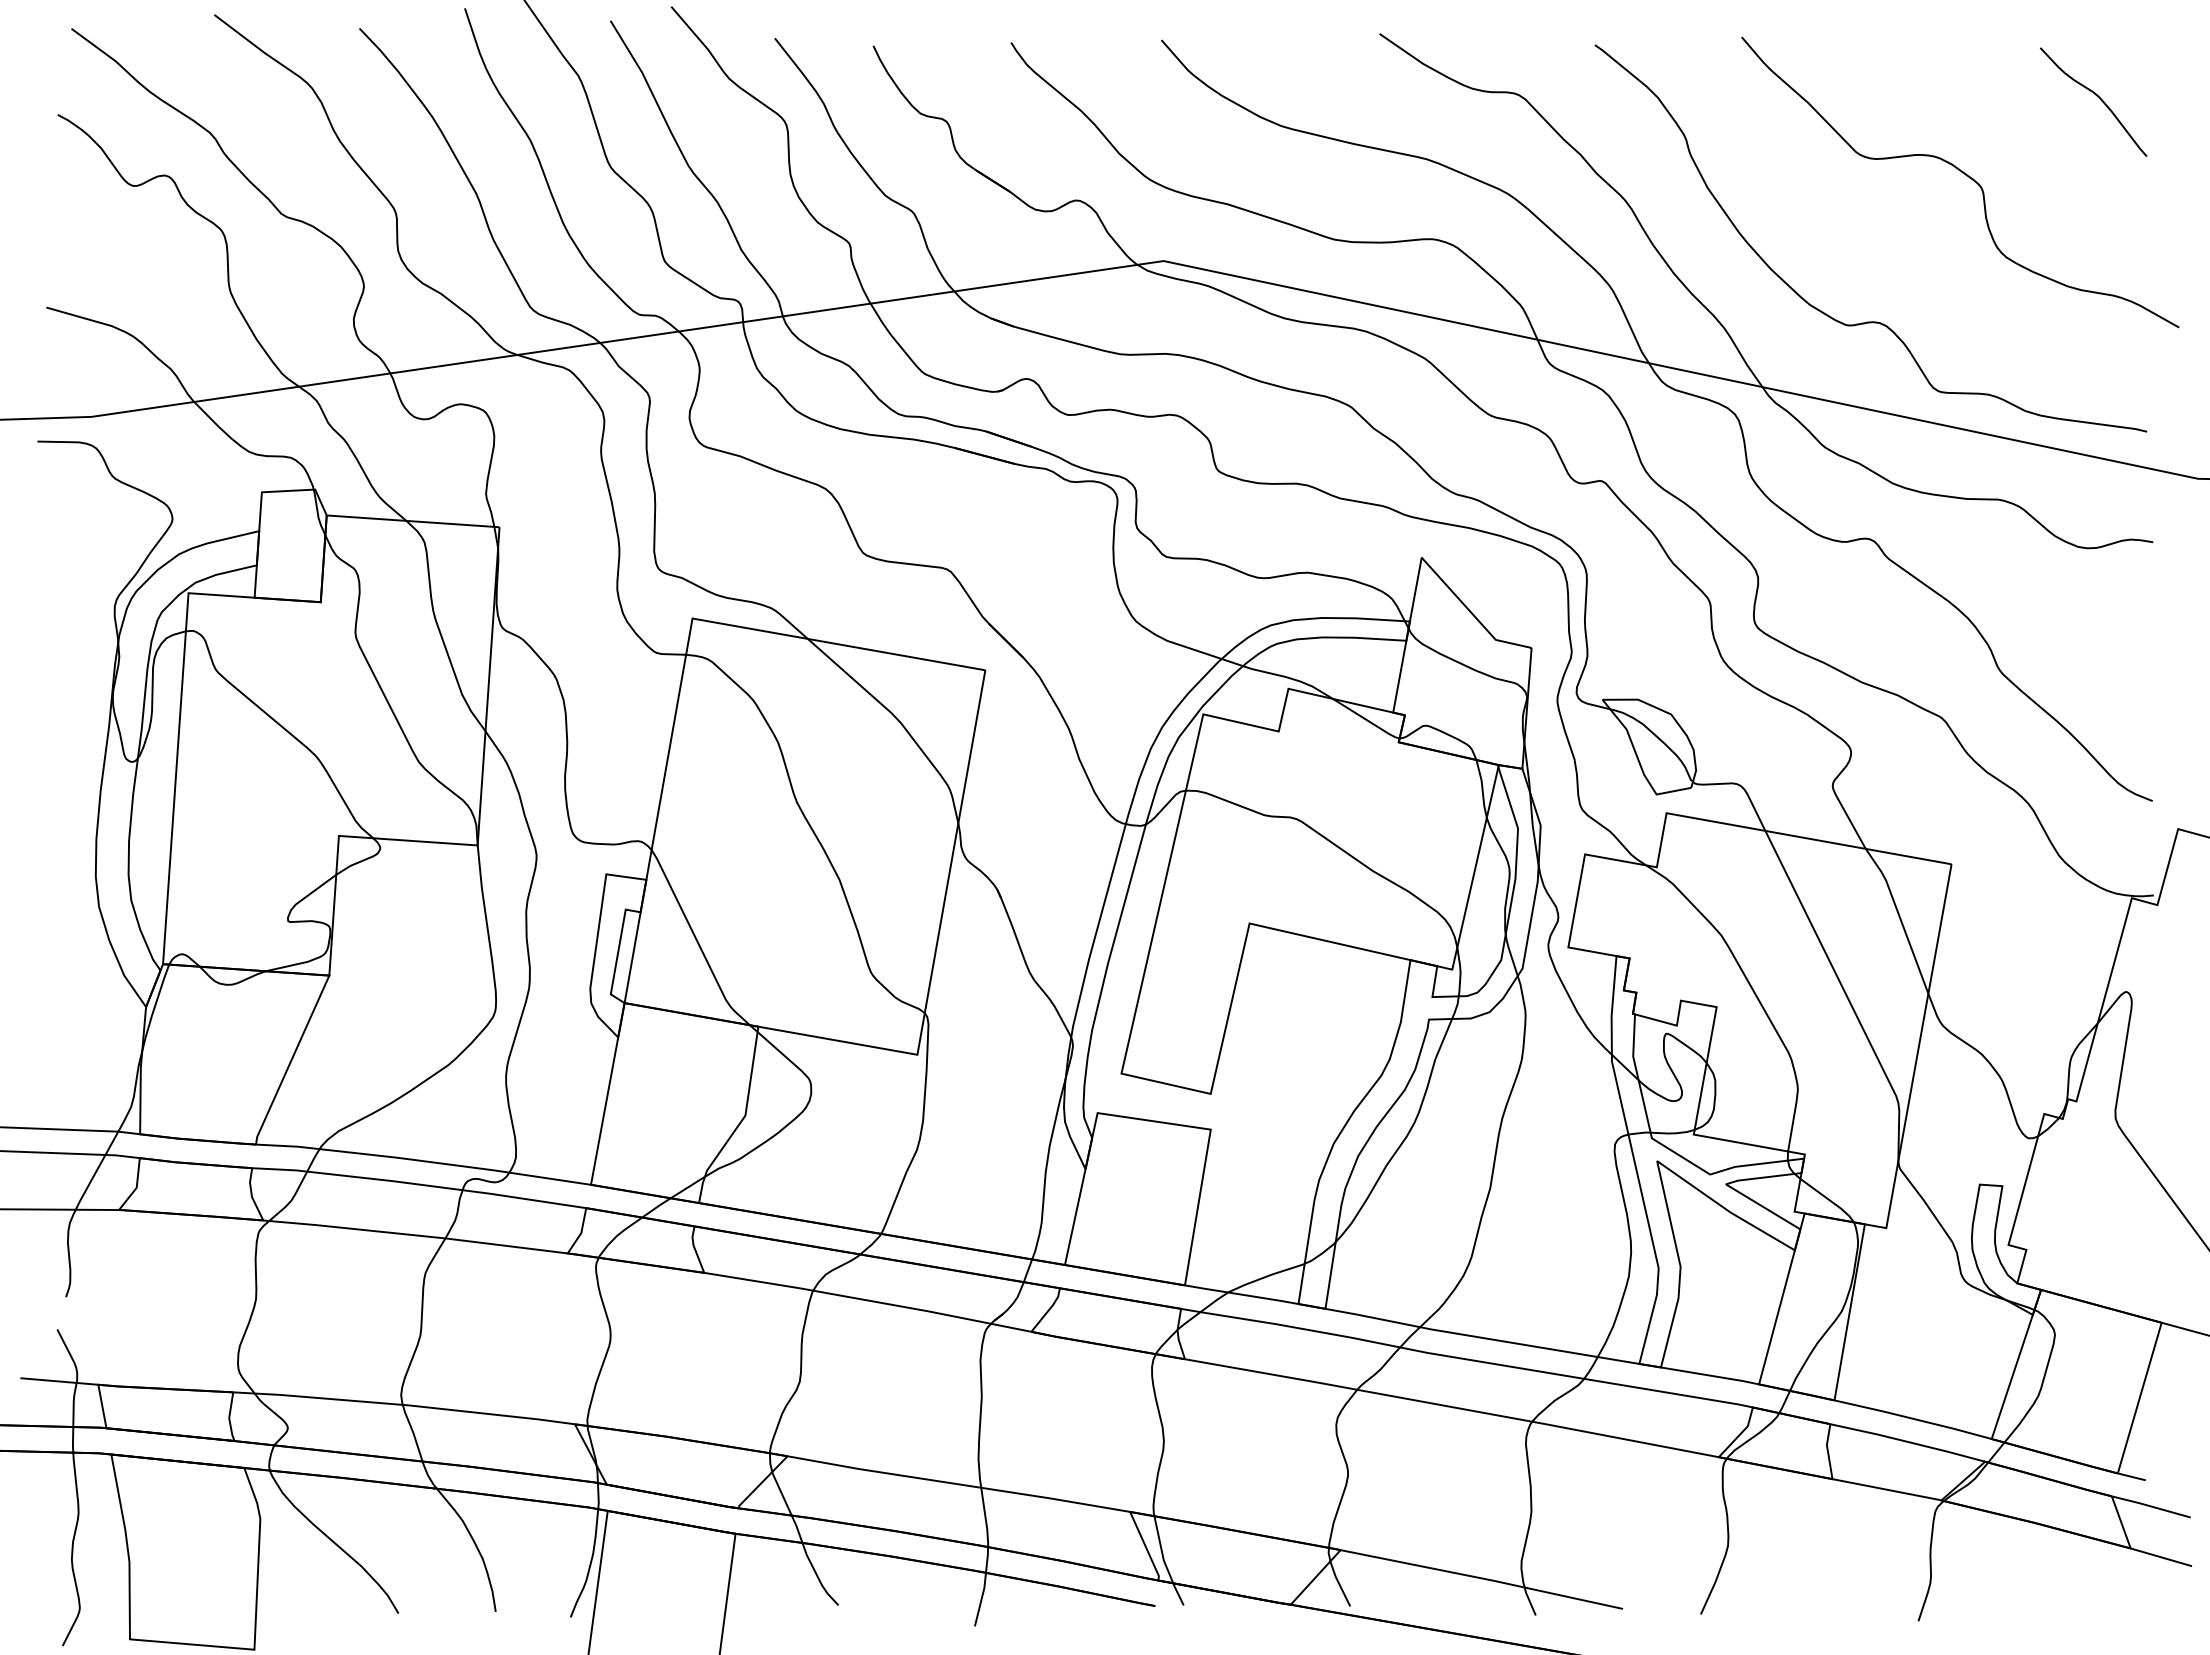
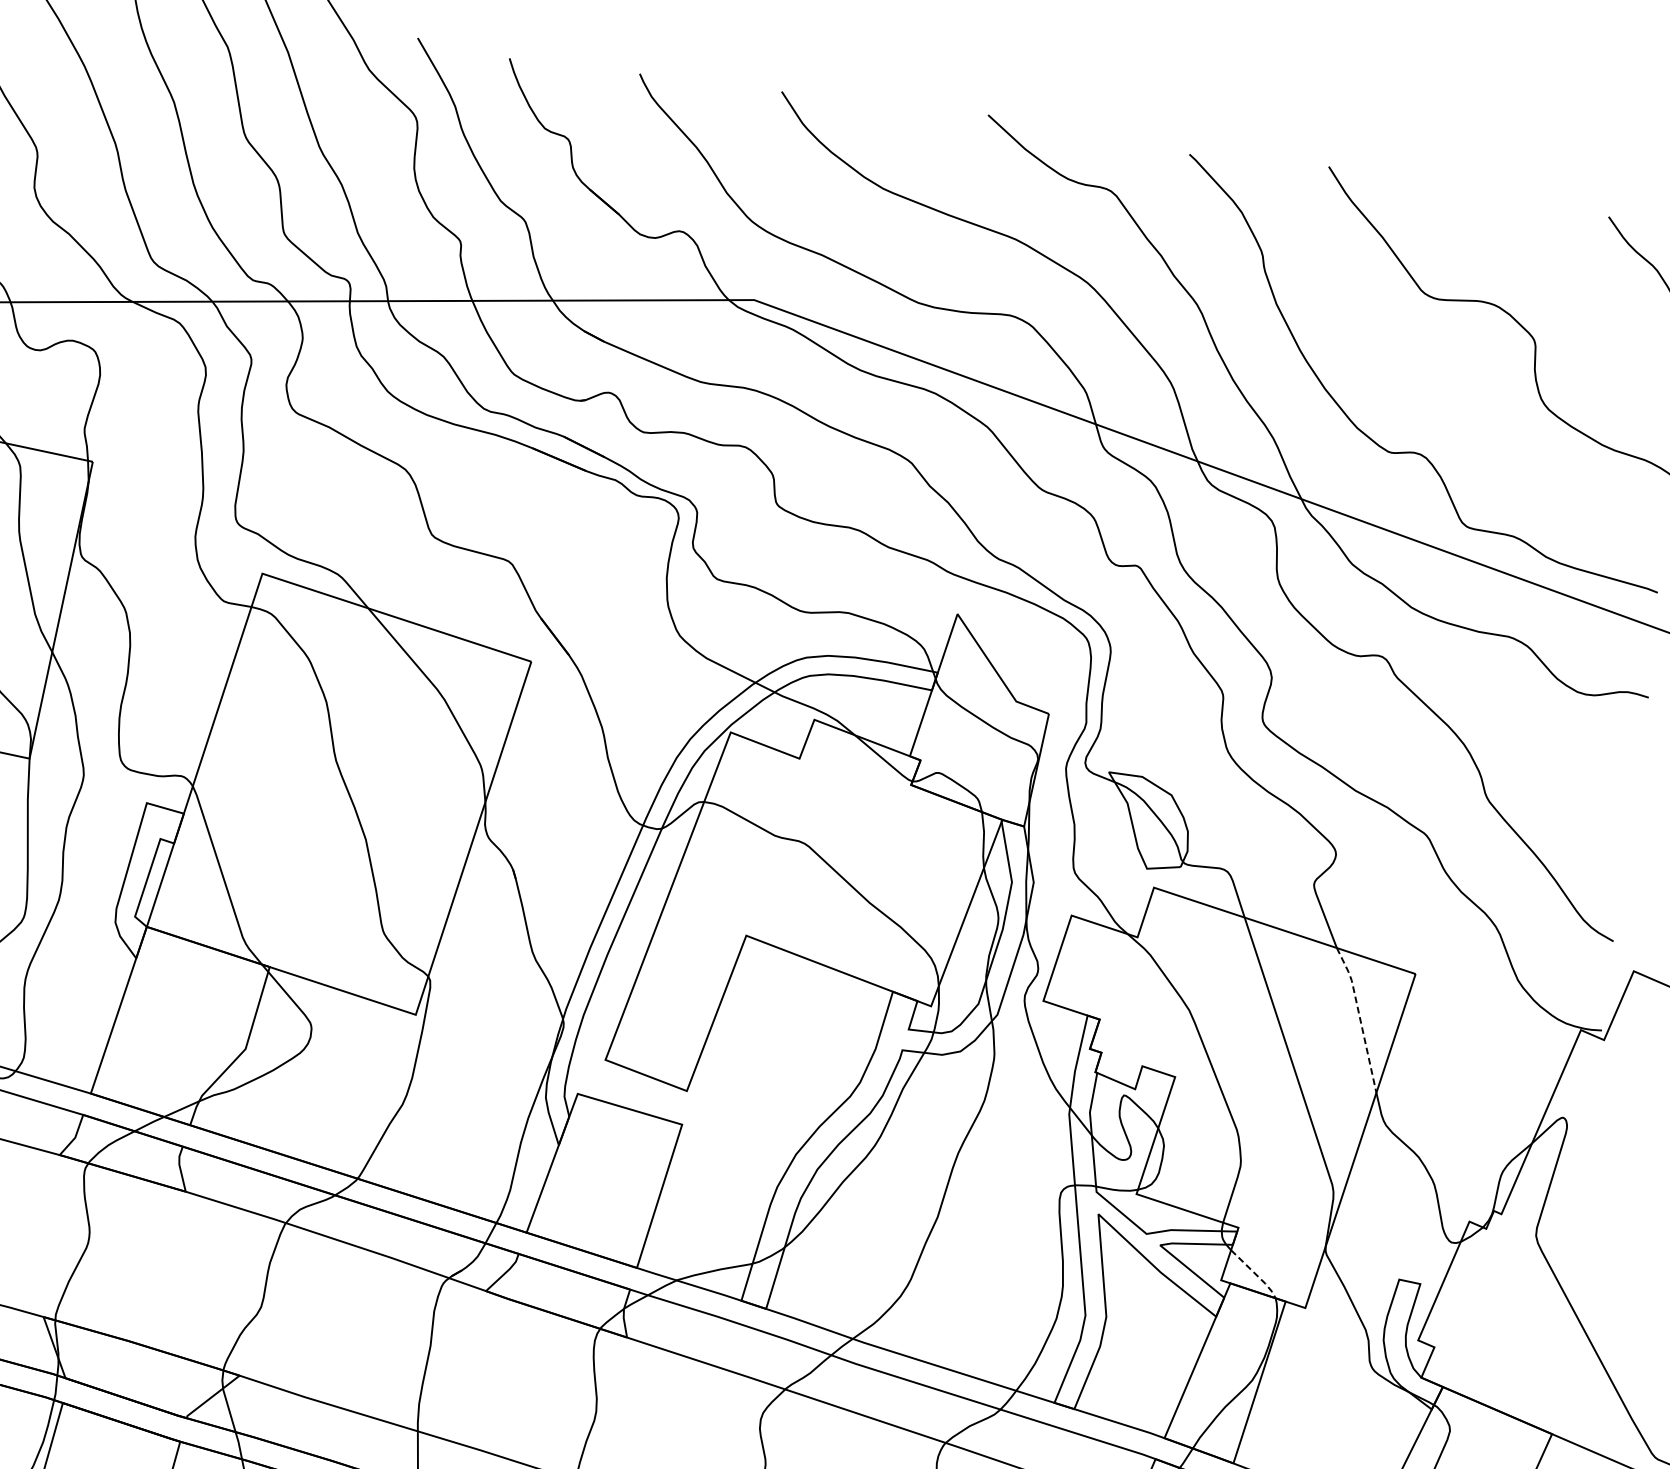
line: (1900, 918) -> (1360, 1018), solid -> dashed
line: (1829, 1200) -> (1255, 1274), solid -> dashed

